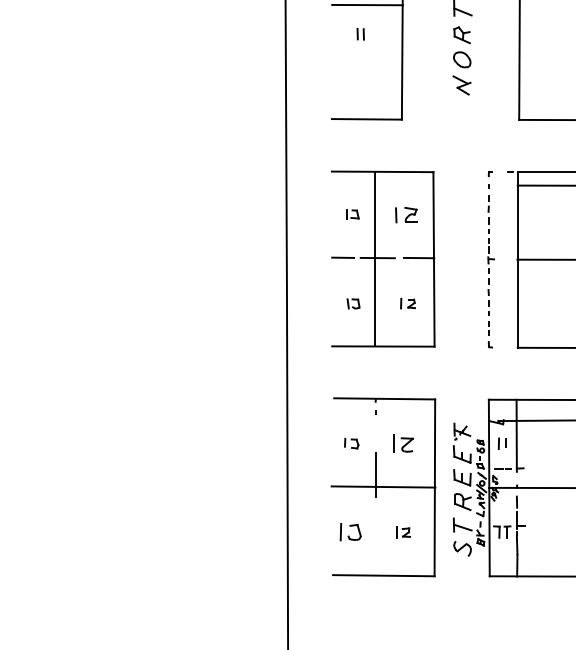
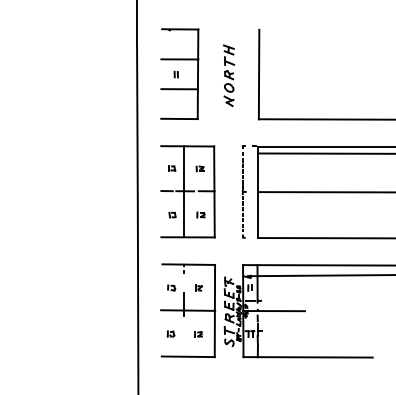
line: (366, 62) -> (179, 89), added
part: (405, 214) -> (199, 168), size x0.62
part: (405, 442) -> (199, 287), size x0.62
part: (349, 531) -> (170, 333), size x0.62

